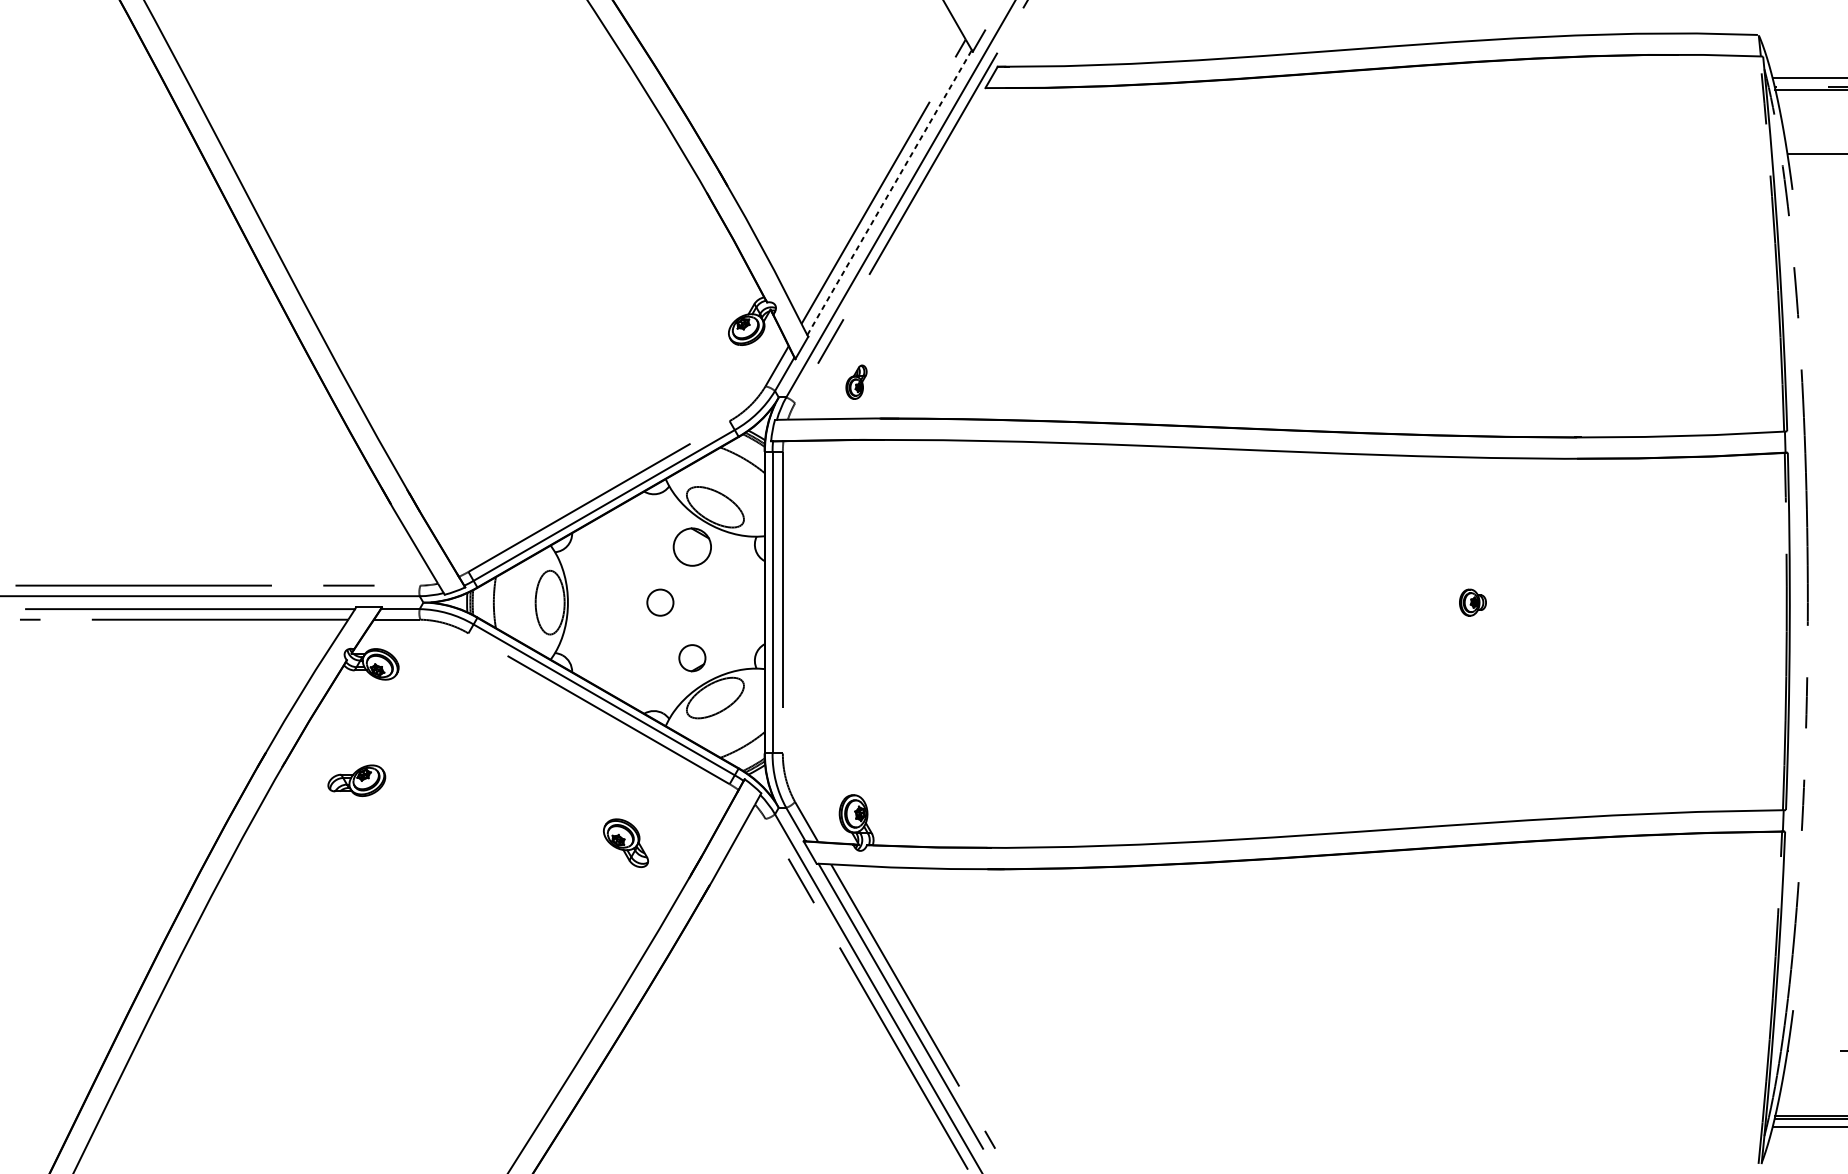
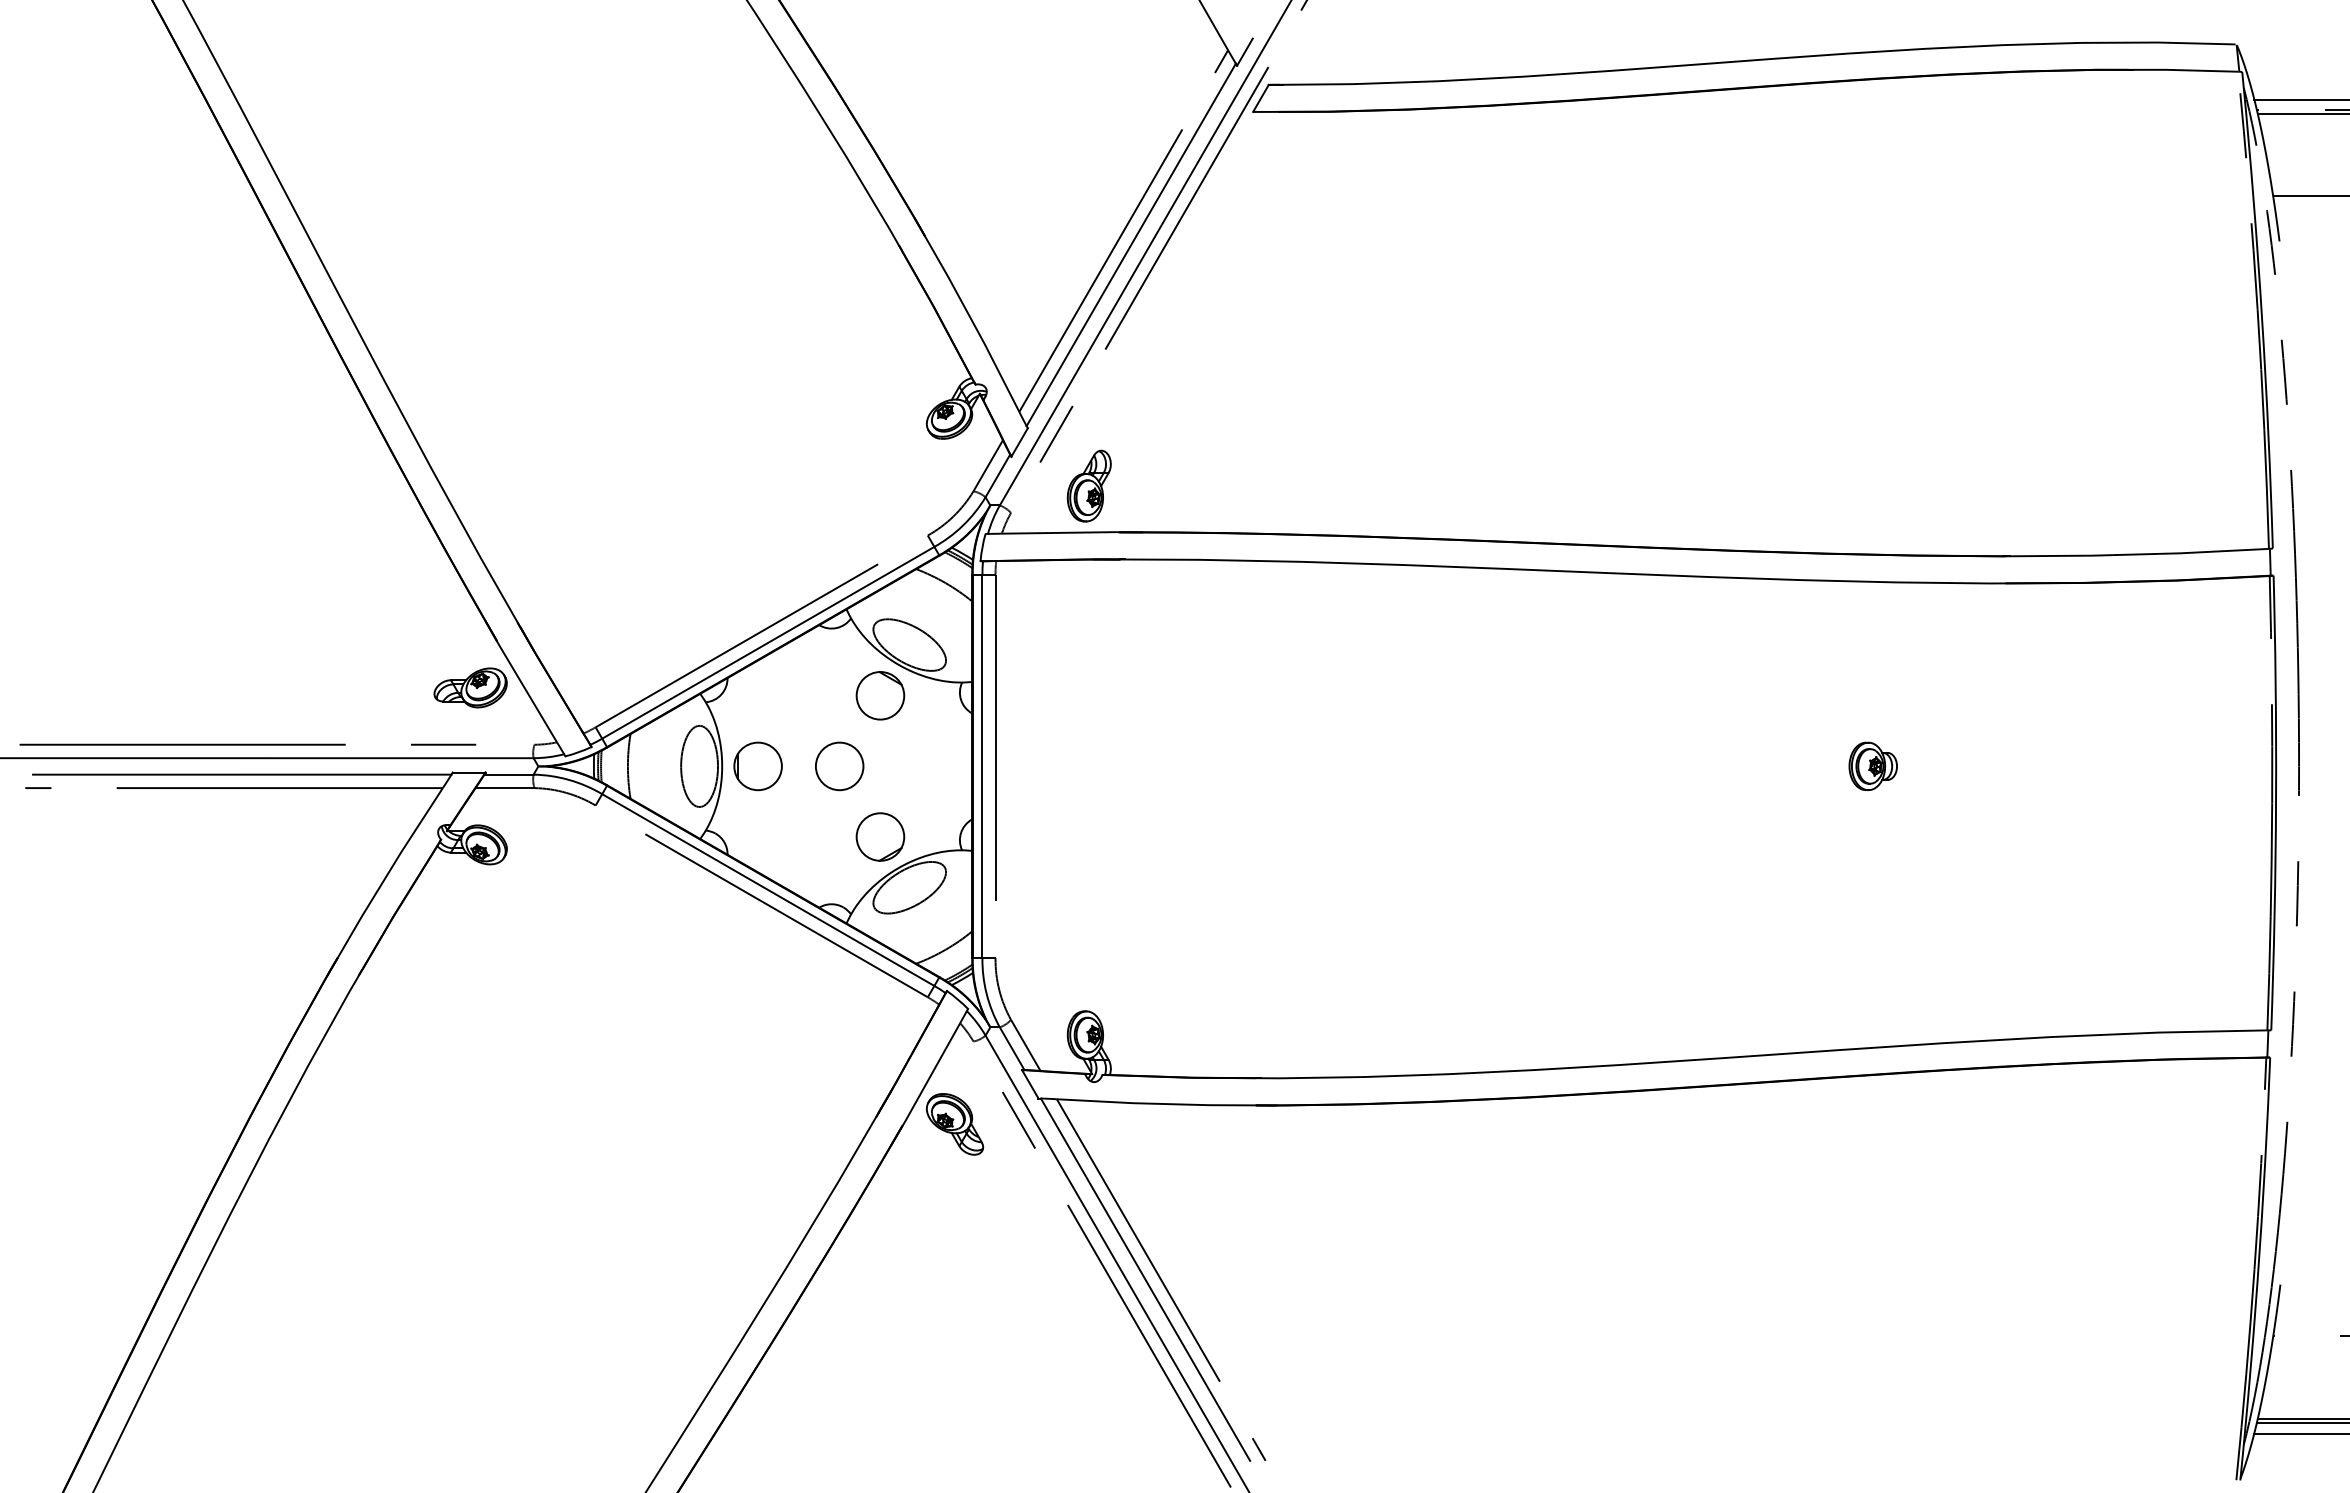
line: (889, 192) -> (1131, 244), dashed -> solid
part: (855, 381) -> (1088, 485), size x1.67
part: (595, 602) -> (757, 766), added
circle: (660, 602) -> (839, 766), size x1.43
part: (1472, 602) -> (1872, 766), size x1.43
part: (692, 657) -> (880, 836), size x1.43
part: (356, 780) -> (470, 687), moved
part: (625, 843) -> (954, 1124), moved

